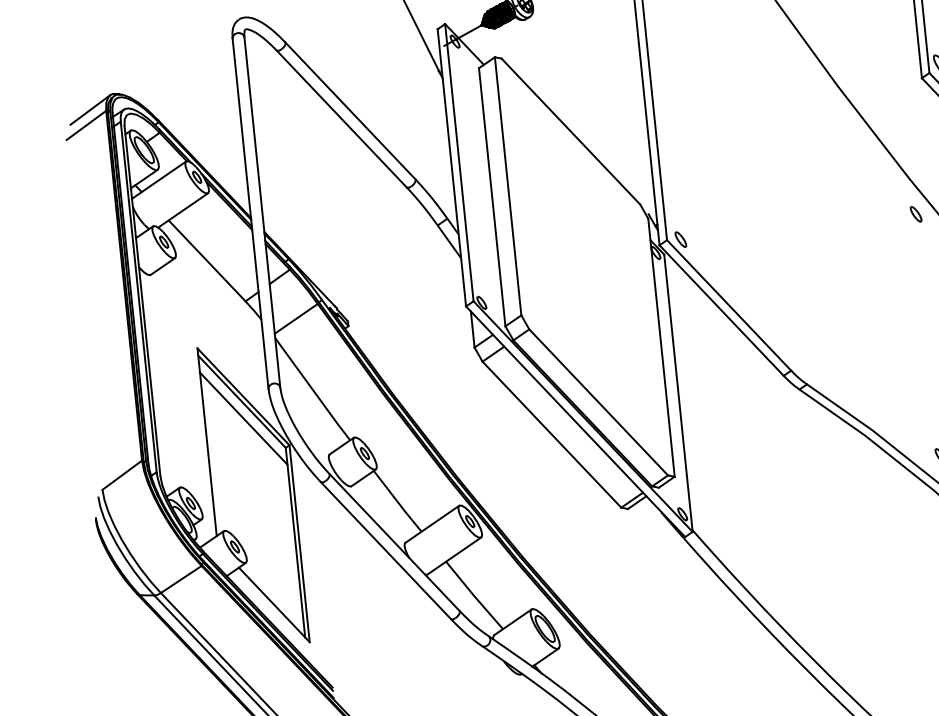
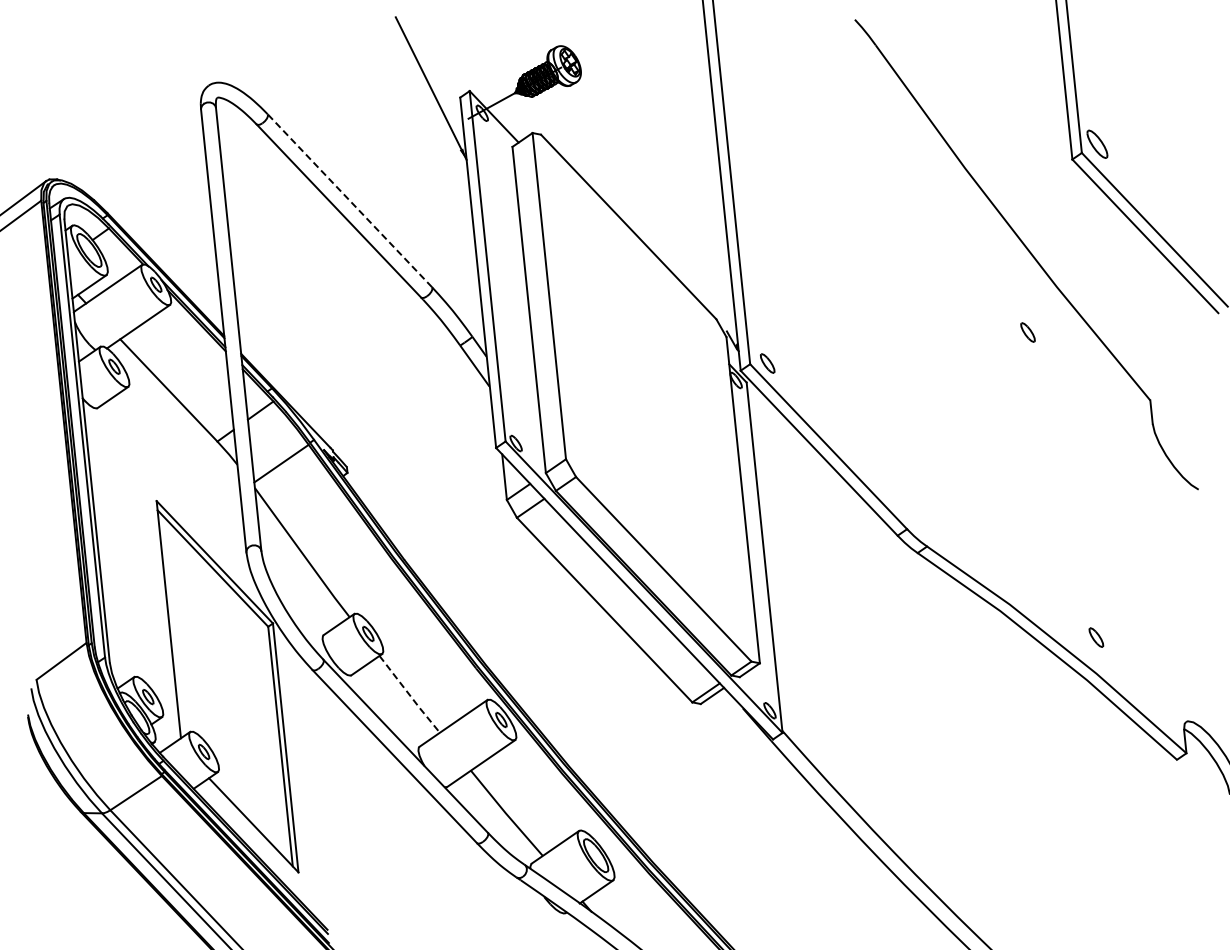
line: (350, 110) -> (349, 200), solid -> dashed
part: (915, 214) -> (1027, 332), moved
line: (243, 418) -> (214, 589), removed
line: (397, 502) -> (409, 695), solid -> dashed

